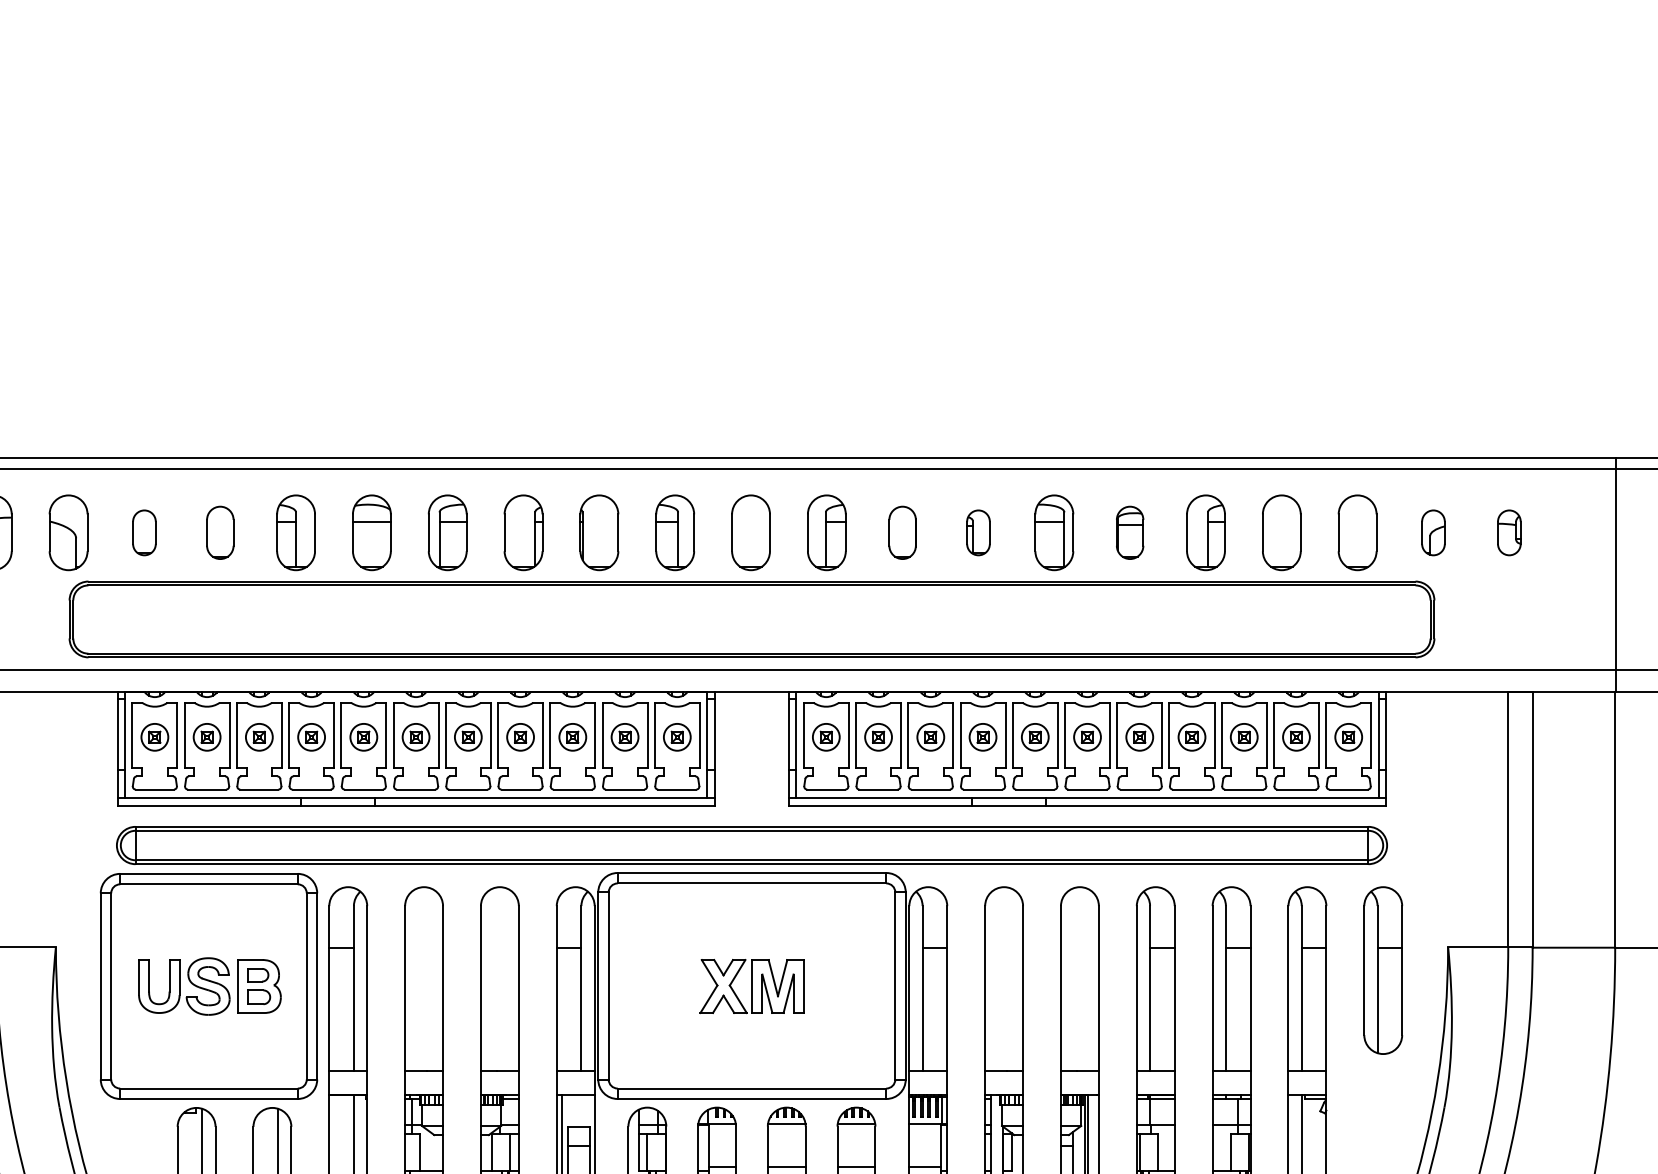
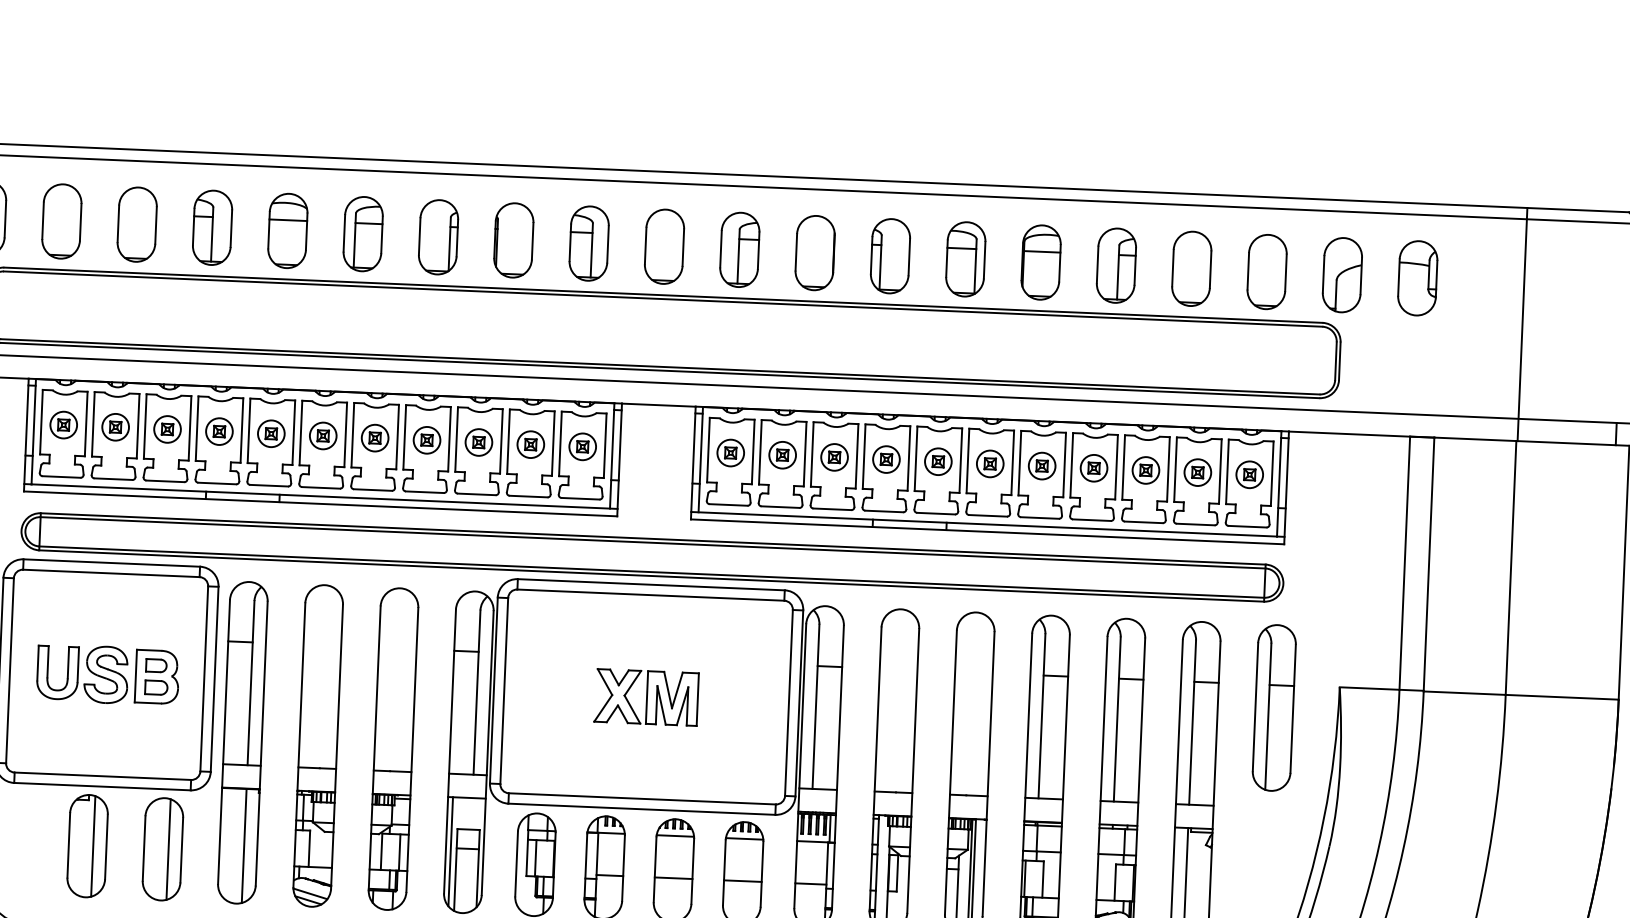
part: (144, 532) -> (61, 221), size x1.67
part: (220, 532) -> (137, 224), size x1.43
part: (902, 532) -> (814, 252), size x1.43
part: (978, 532) -> (890, 255), size x1.67
part: (1129, 532) -> (1040, 262), size x1.43
part: (1433, 532) -> (1342, 274), size x1.67
part: (1509, 532) -> (1417, 278), size x1.67

